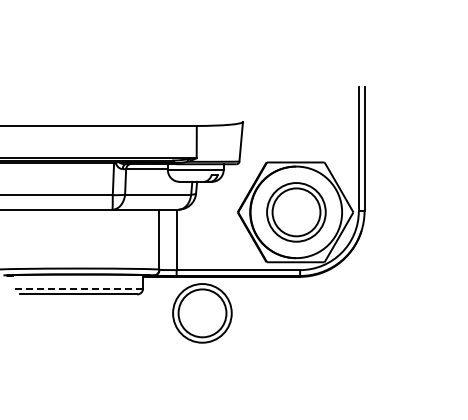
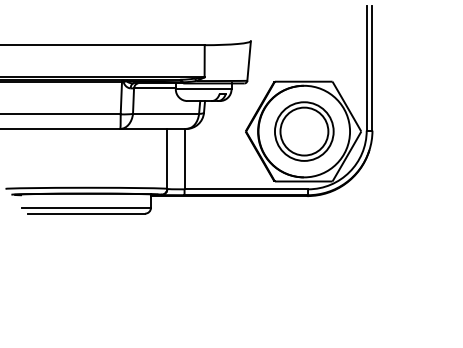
line: (78, 288) -> (86, 207), dashed -> solid
part: (202, 313) -> (210, 232), removed

